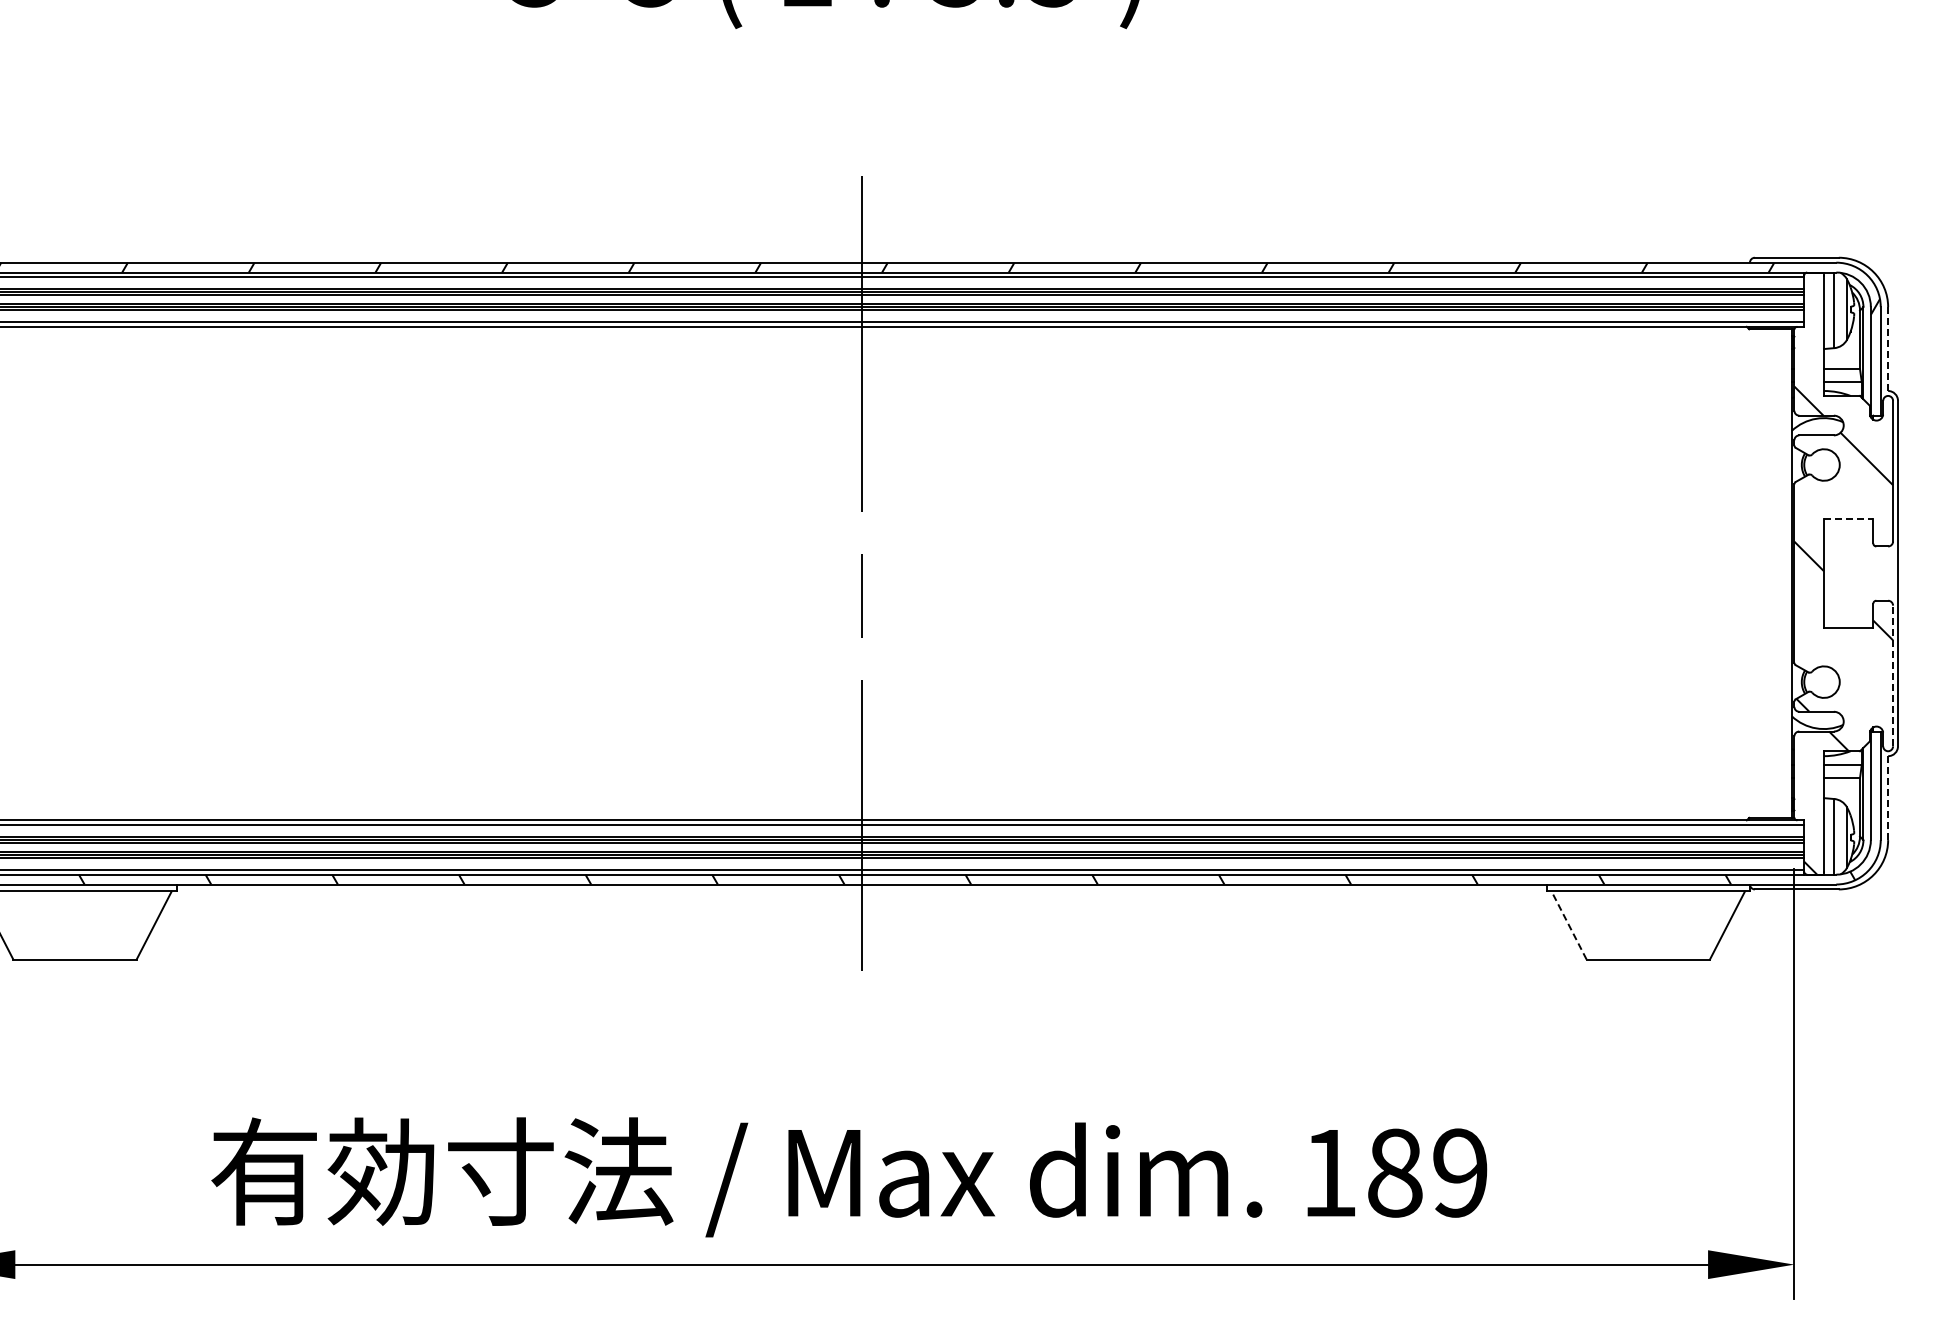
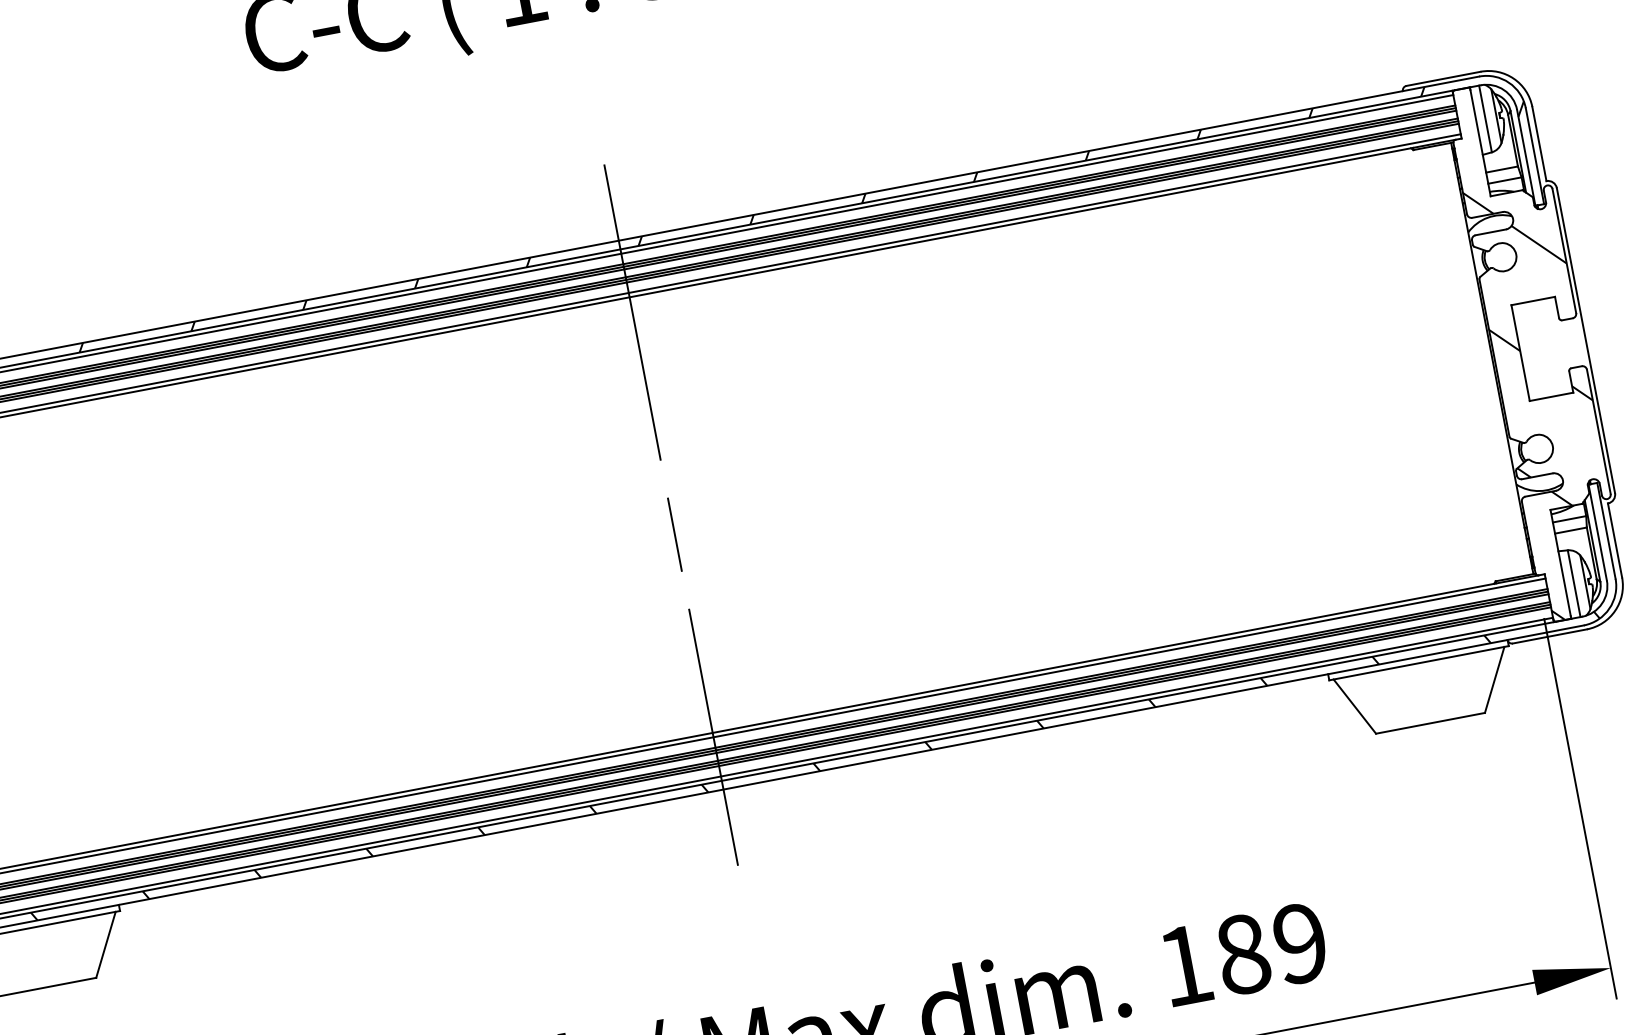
line: (1888, 349) -> (1539, 144), dashed -> solid
line: (1848, 519) -> (1533, 301), dashed -> solid
line: (1893, 675) -> (1599, 431), dashed -> solid
line: (1888, 798) -> (1615, 540), dashed -> solid
line: (1568, 925) -> (1354, 706), dashed -> solid

